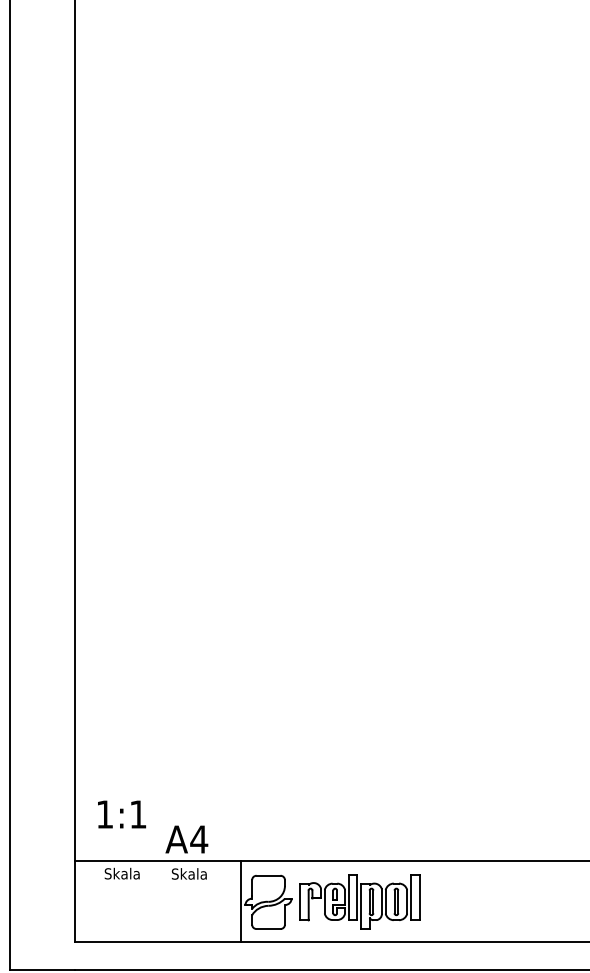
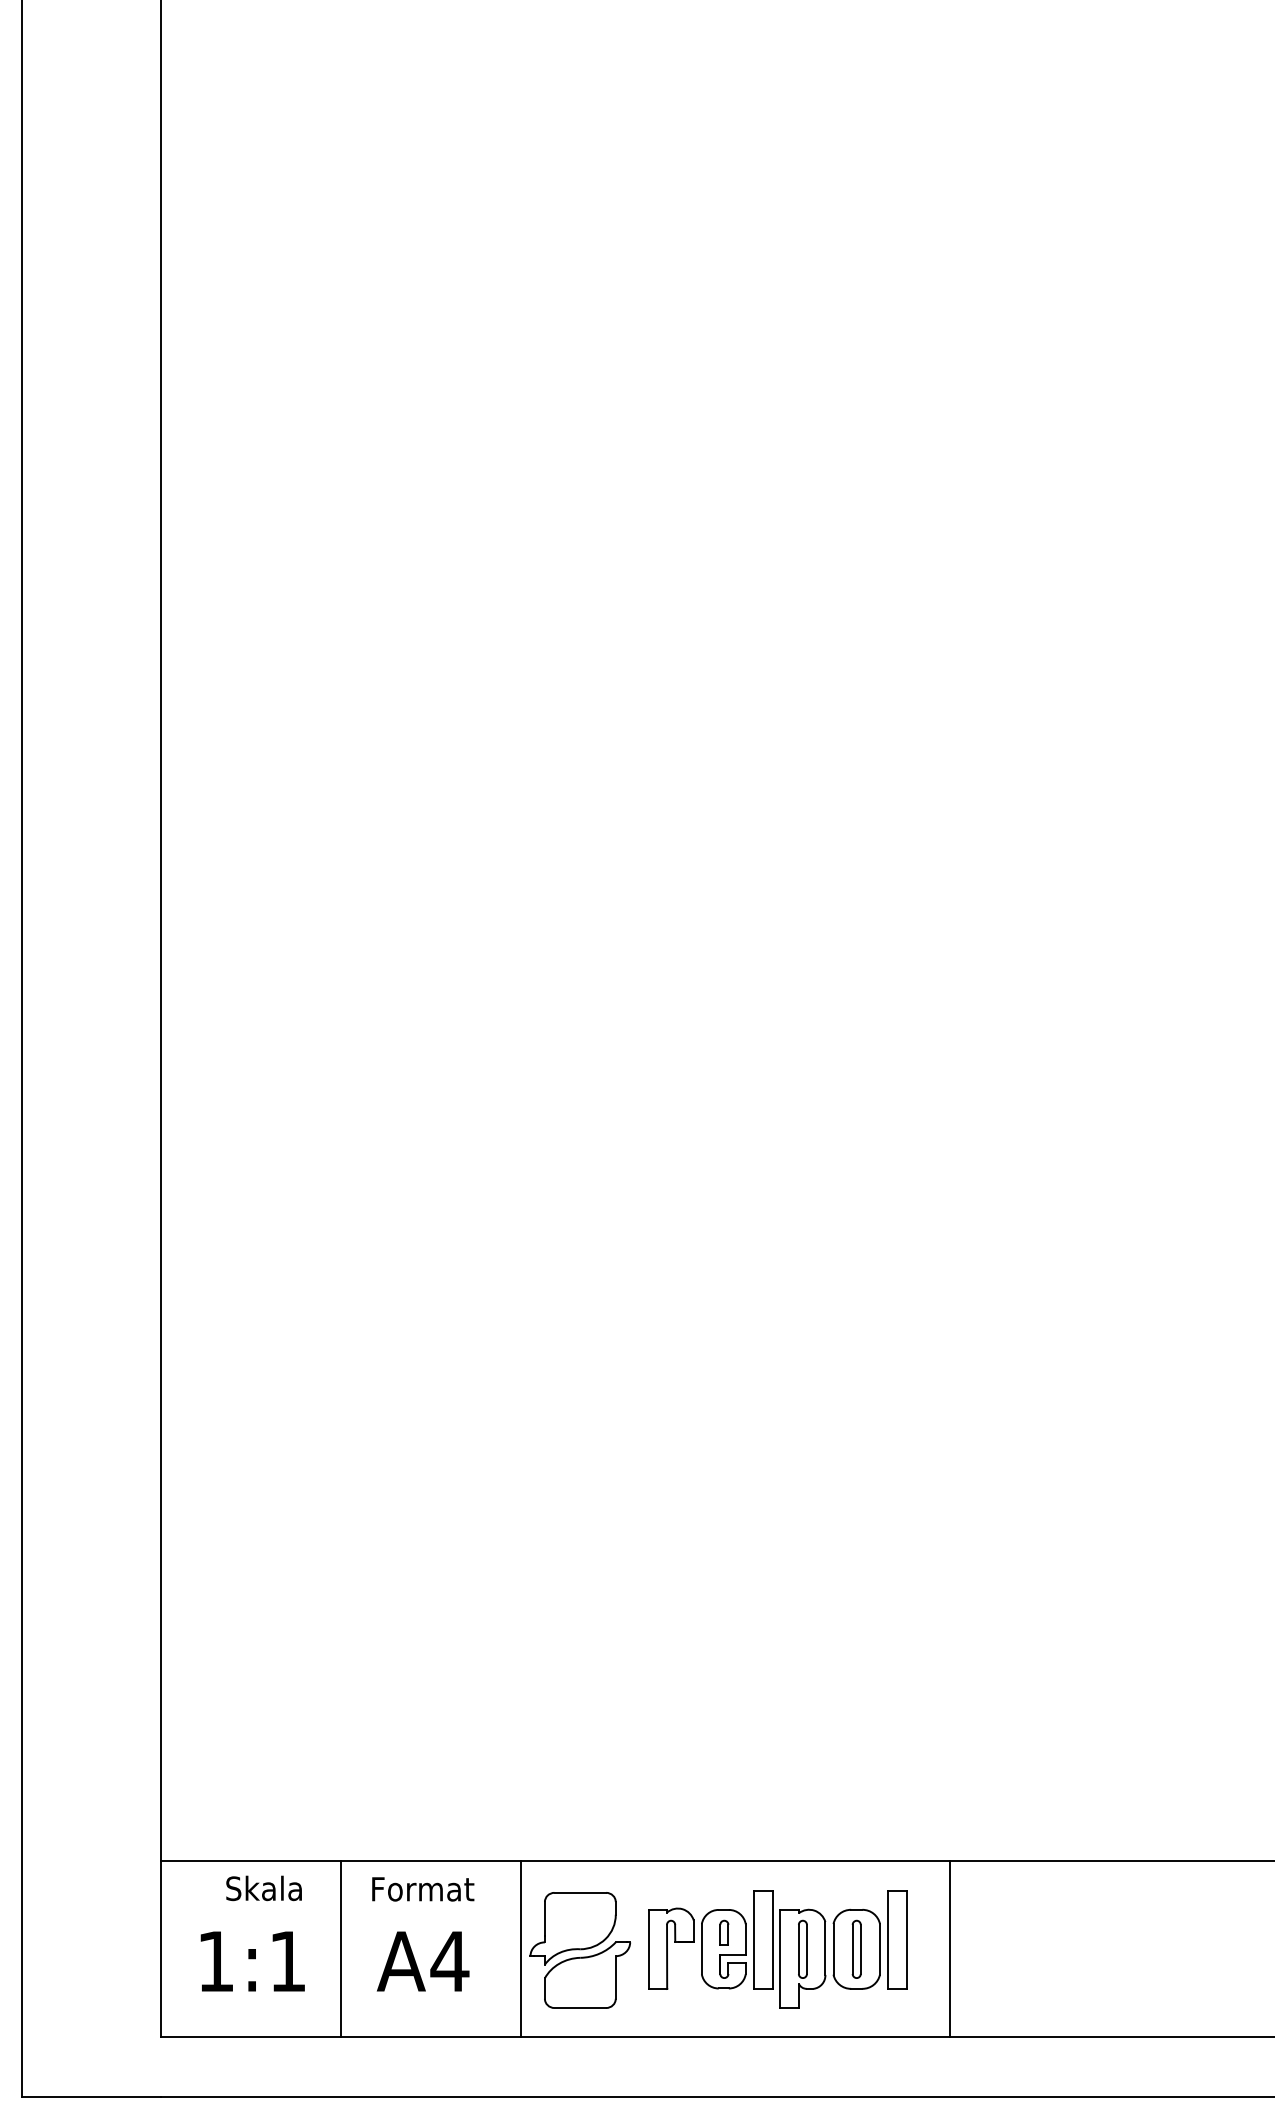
text: (122, 814) -> (253, 1961), moved
text: (186, 839) -> (422, 1961), moved
text: (195, 873) -> (422, 1887), Skala -> Format
line: (157, 901) -> (340, 1948), added
line: (439, 901) -> (949, 1948), added

